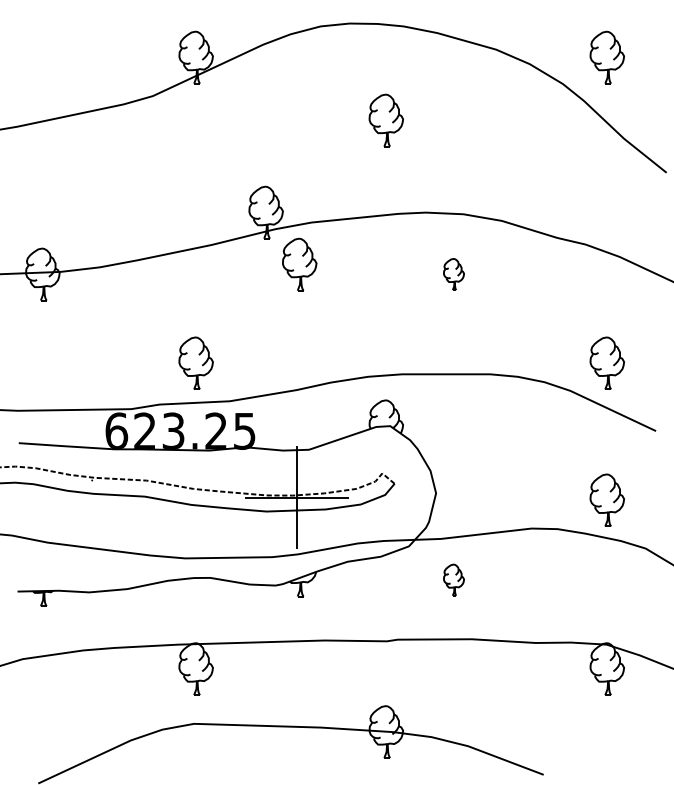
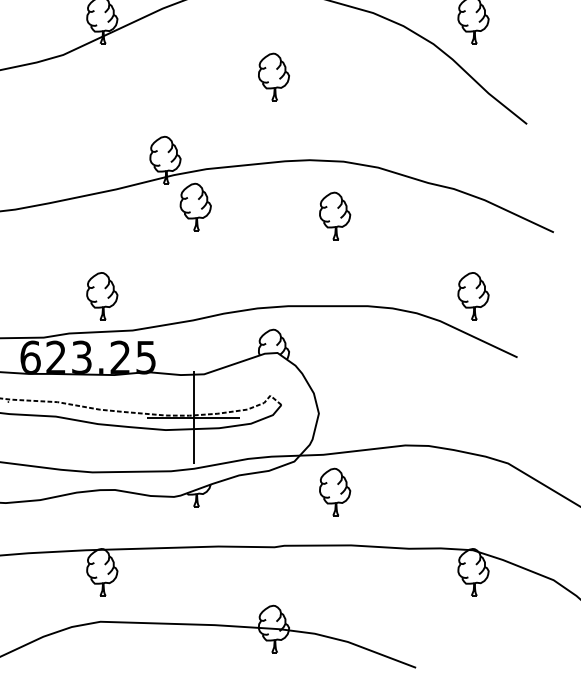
part: (453, 274) -> (334, 216), size x1.67
part: (606, 499) -> (472, 419), removed
part: (453, 579) -> (334, 491), size x1.67

